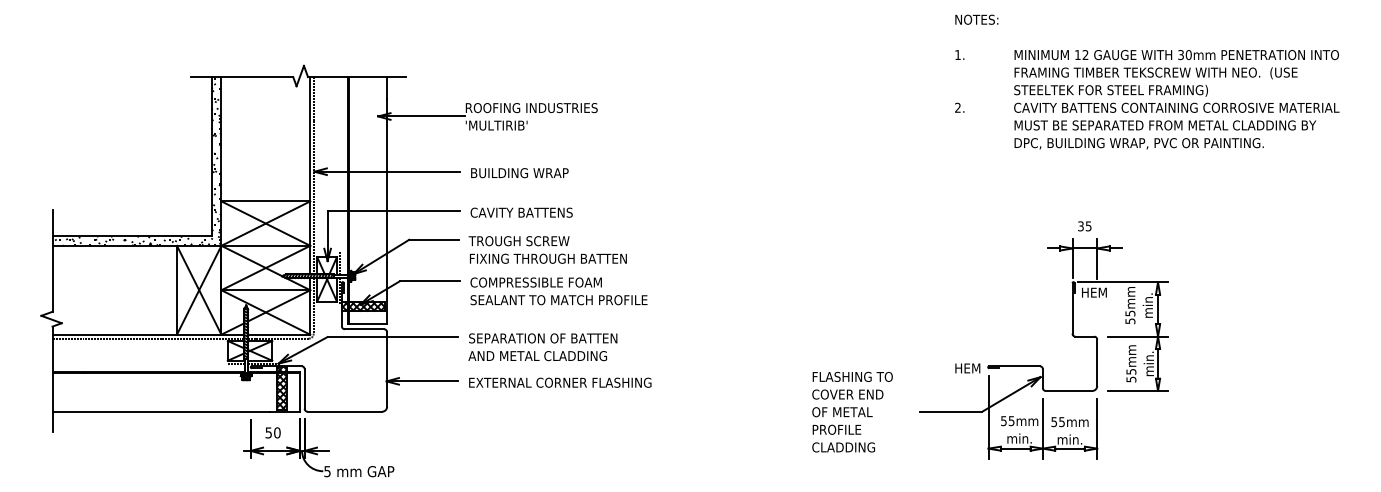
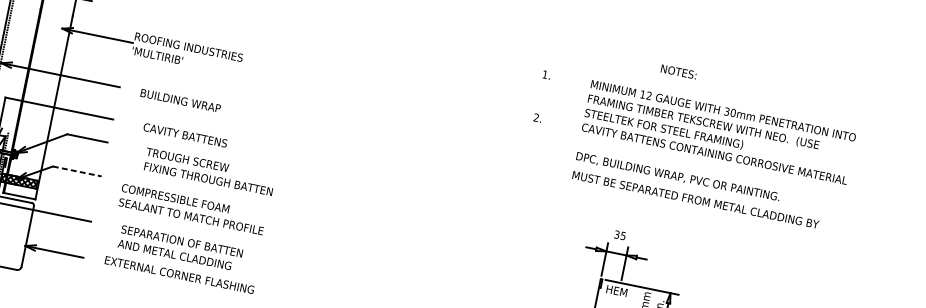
text: (976, 19) -> (678, 71), moved
text: (1165, 125) -> (695, 199), moved
text: (519, 173) -> (180, 101), moved
text: (521, 212) -> (185, 135), moved
text: (547, 249) -> (209, 171), moved
line: (429, 281) -> (76, 171), solid -> dashed
text: (558, 291) -> (192, 209), moved
text: (542, 347) -> (180, 248), moved
text: (560, 382) -> (179, 274), moved

